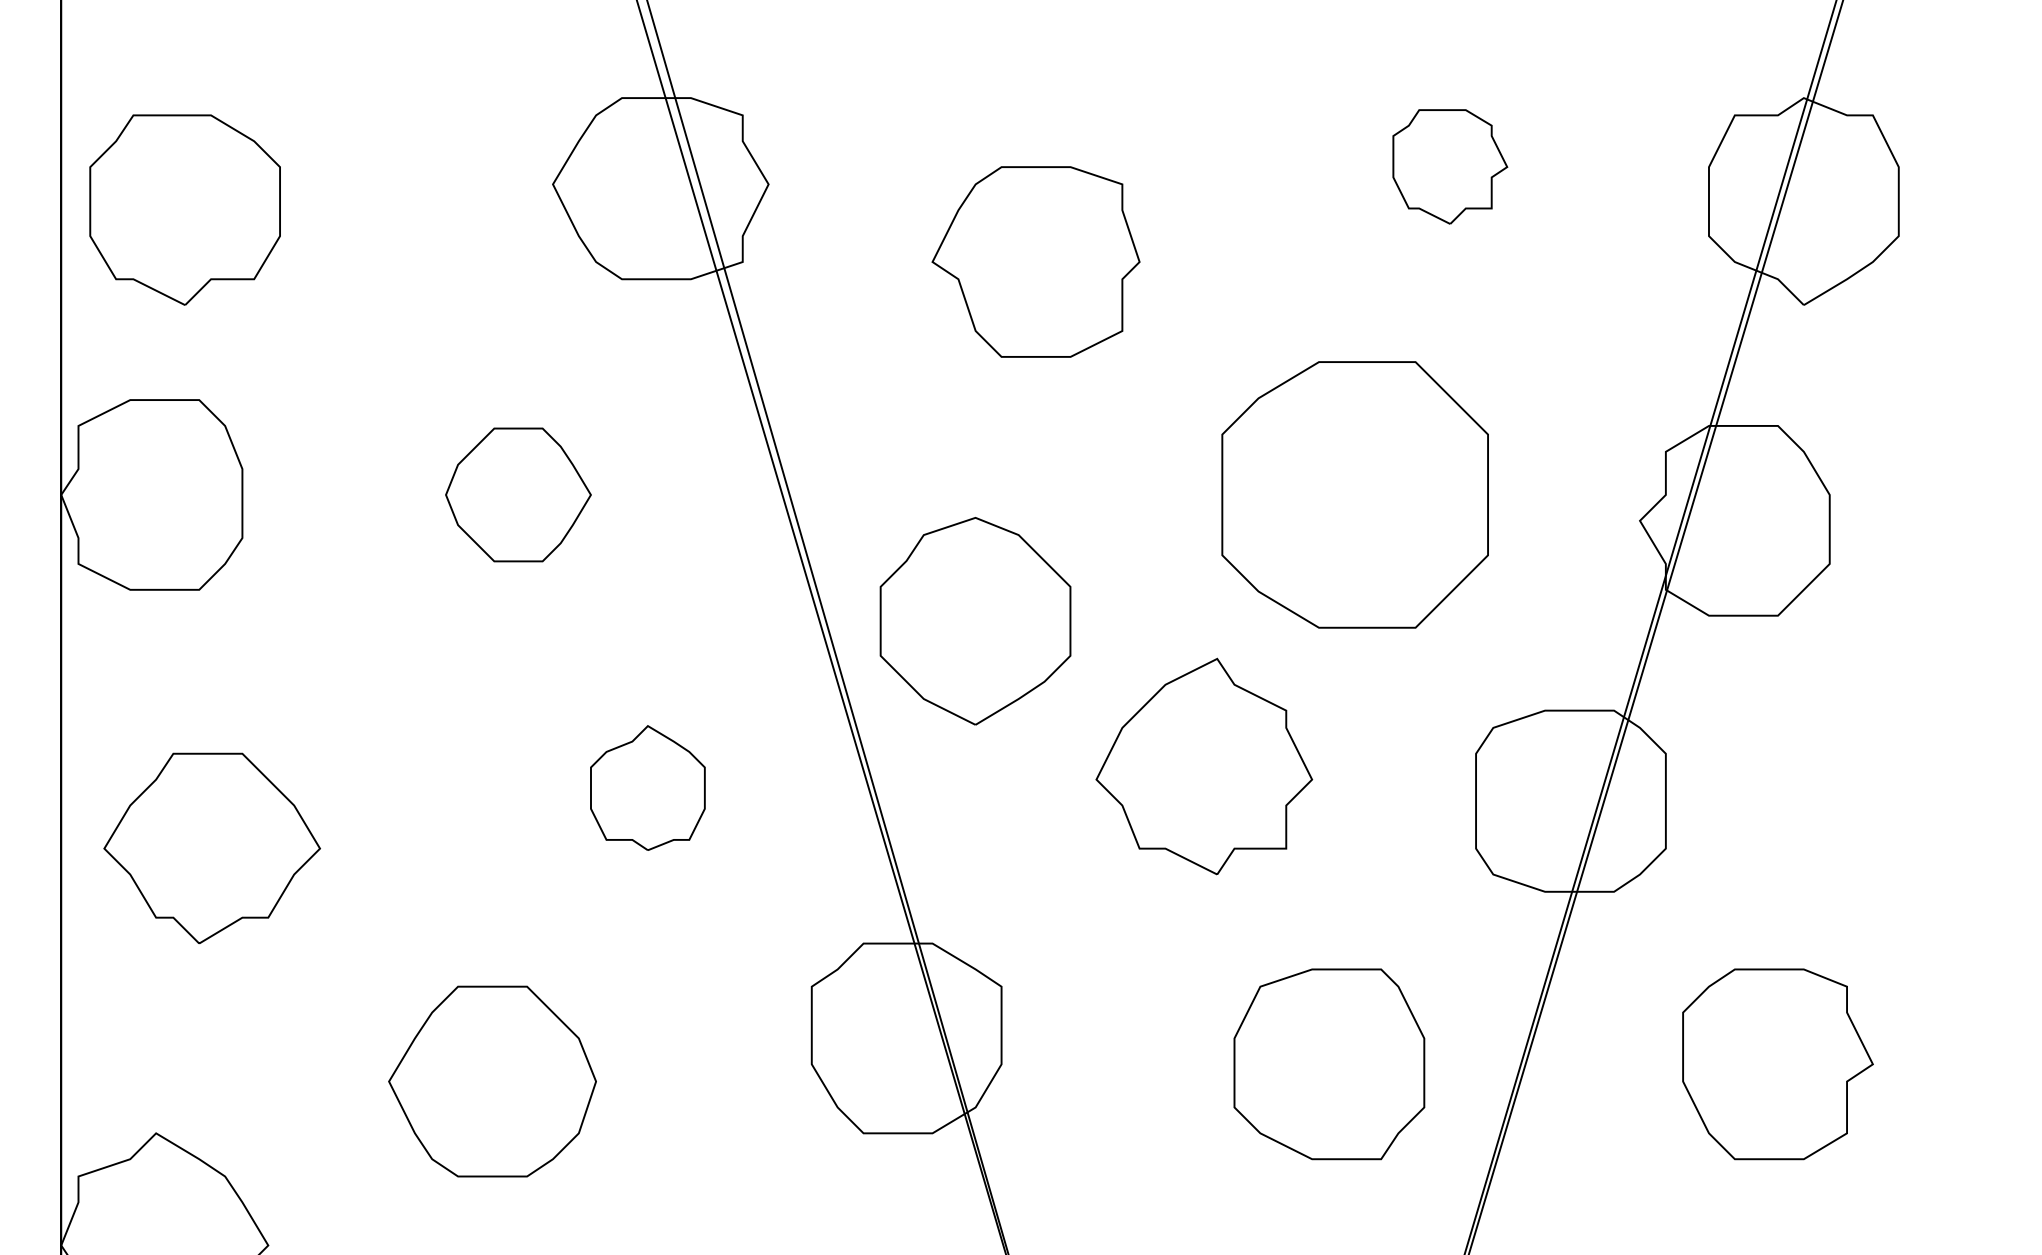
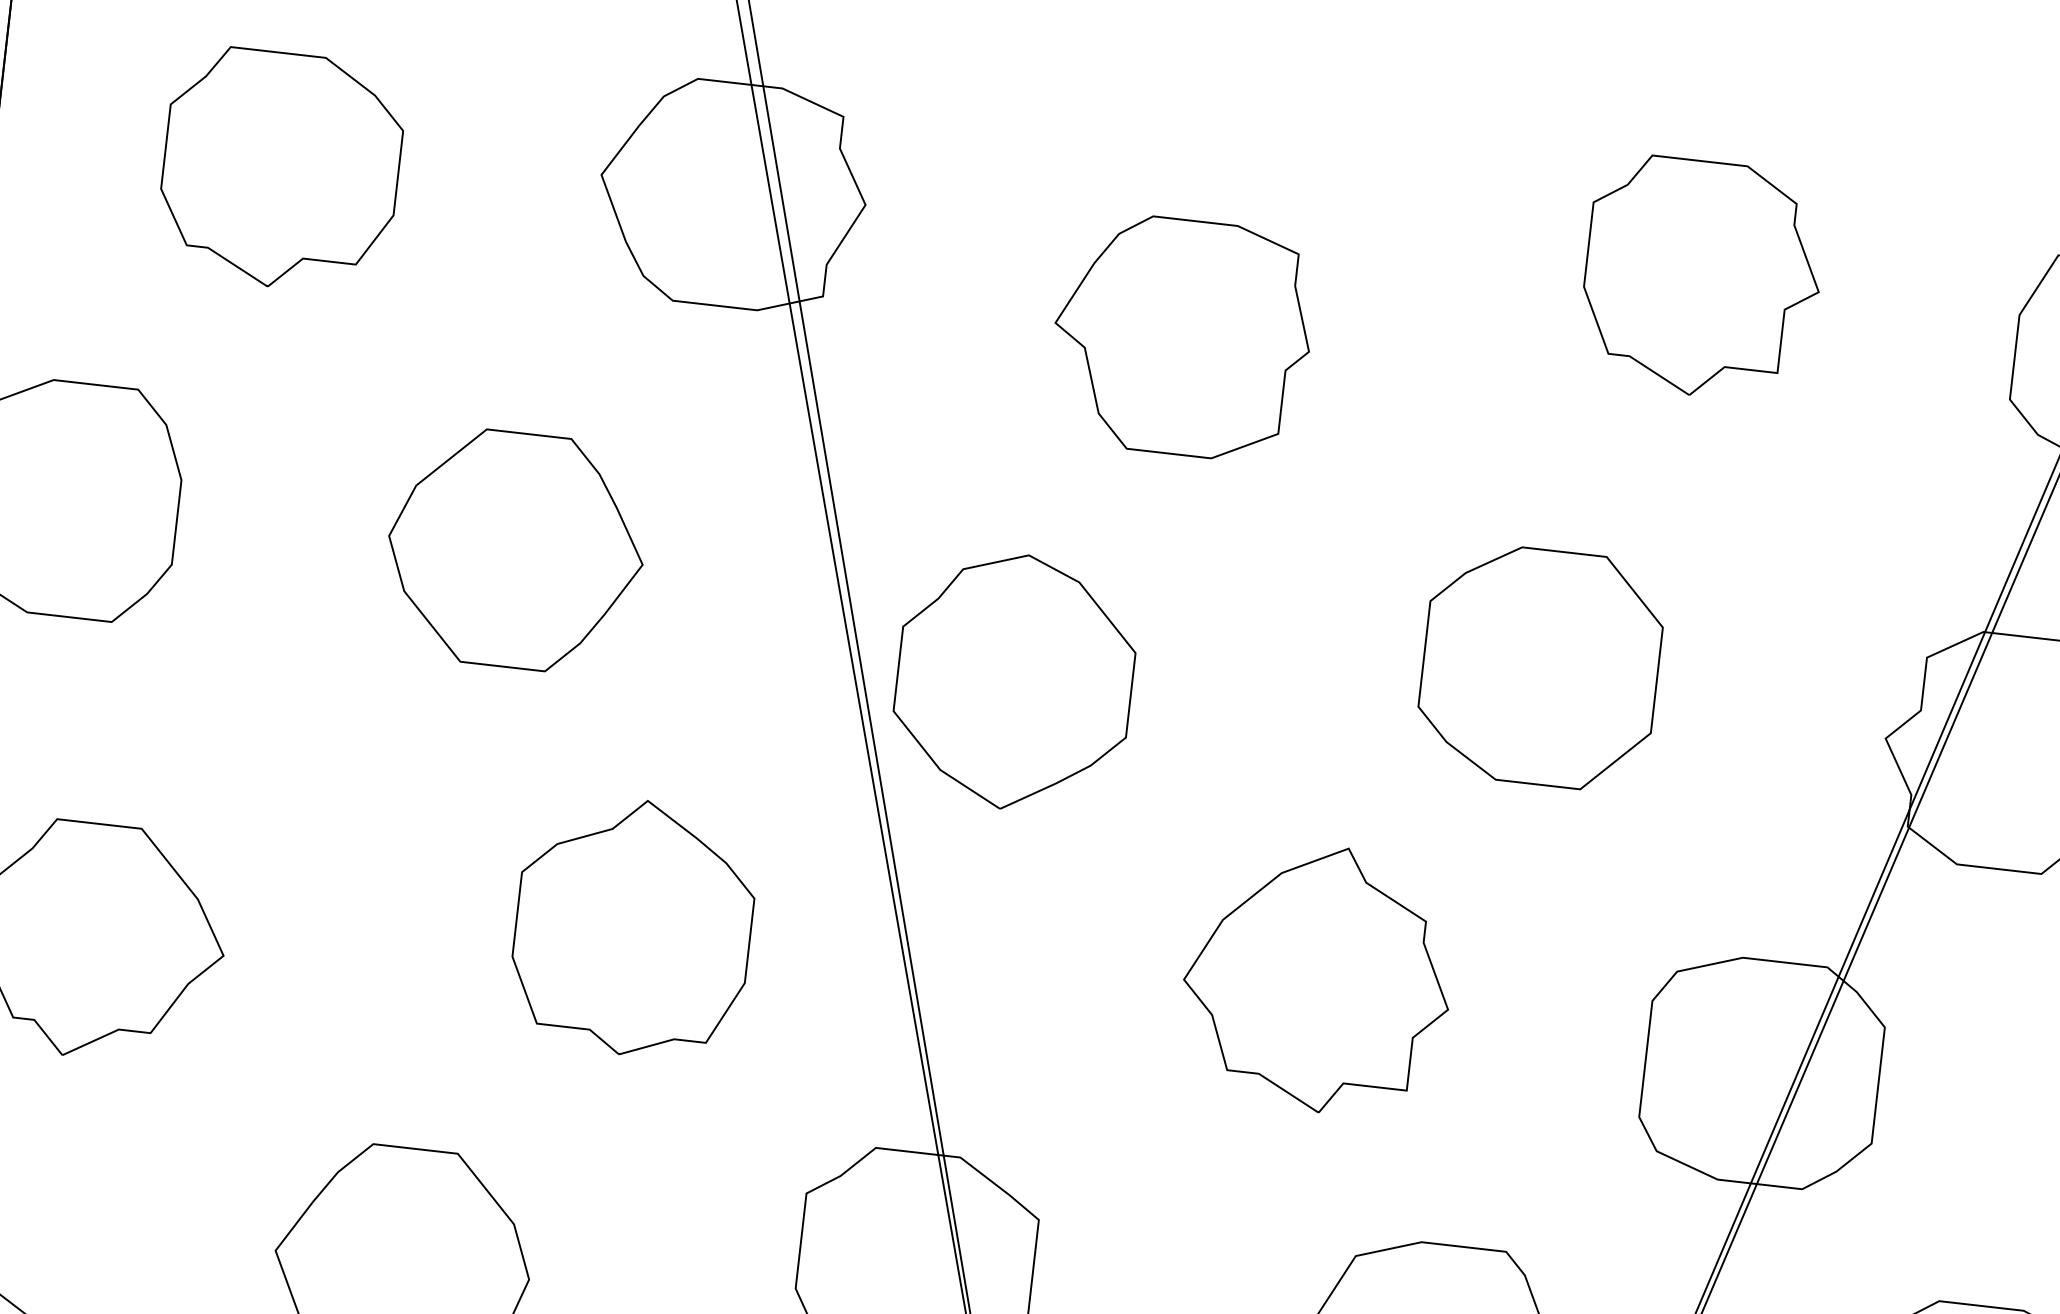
part: (1450, 166) -> (1703, 278), size x1.67
part: (184, 209) -> (280, 169), moved
part: (518, 494) -> (516, 549), size x1.43
part: (1355, 494) -> (1540, 666), size x0.71
part: (975, 621) -> (1014, 682), moved
part: (647, 787) -> (633, 926), size x1.67

